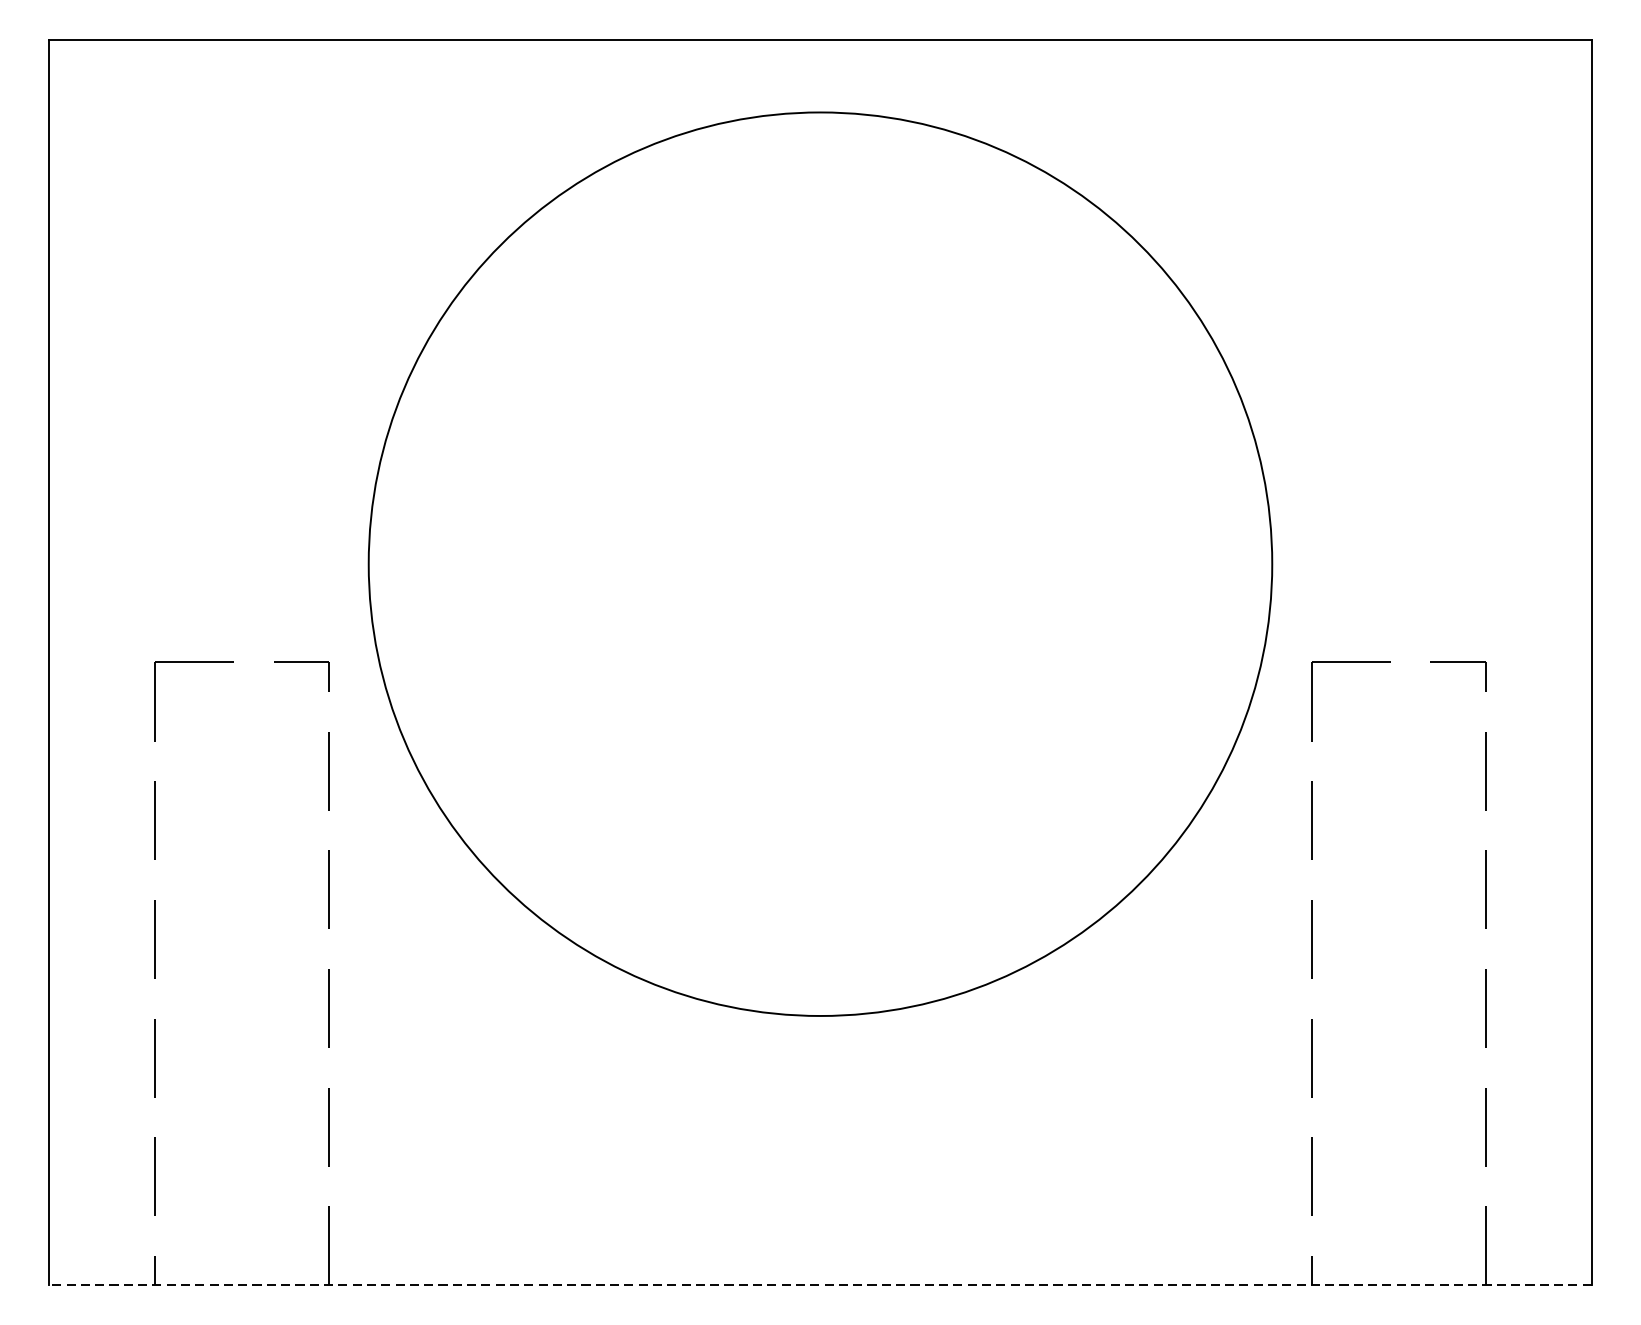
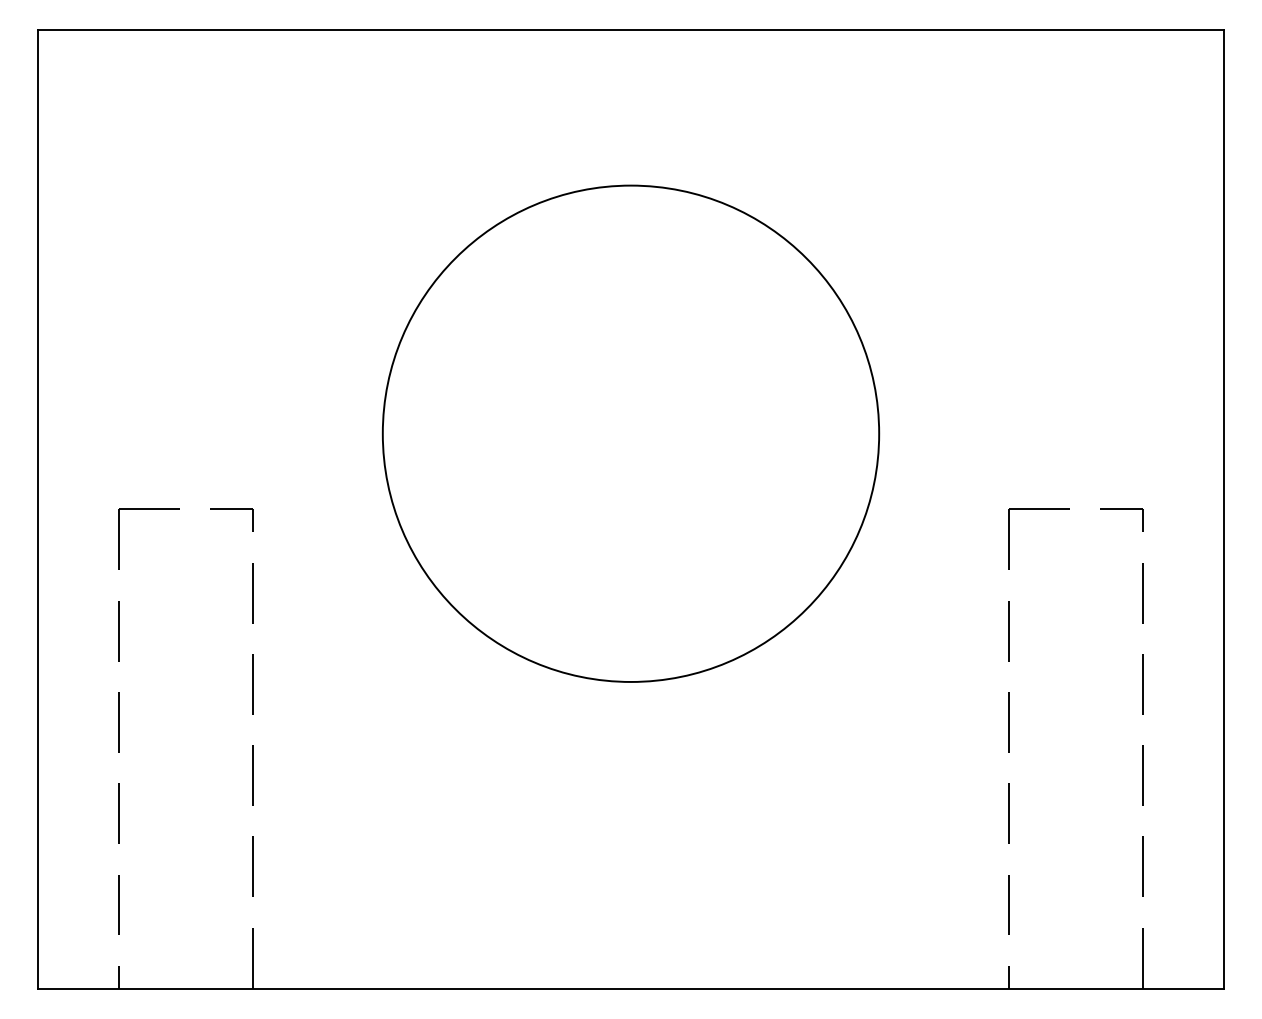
circle: (819, 563) -> (630, 433), size x0.71
line: (819, 1285) -> (630, 988), dashed -> solid

